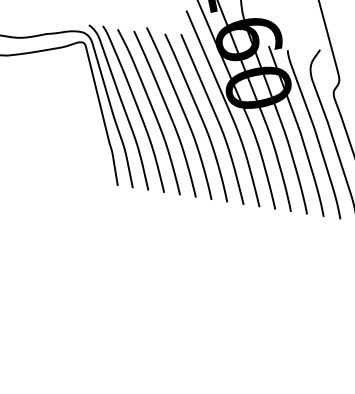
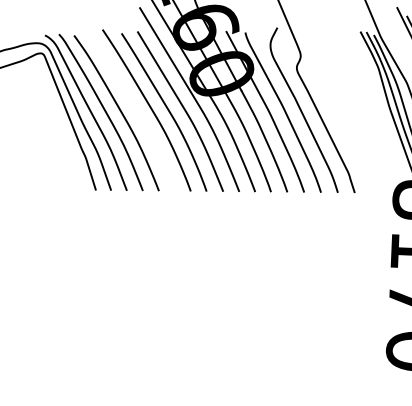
curve: (167, 113) -> (135, 111), removed

